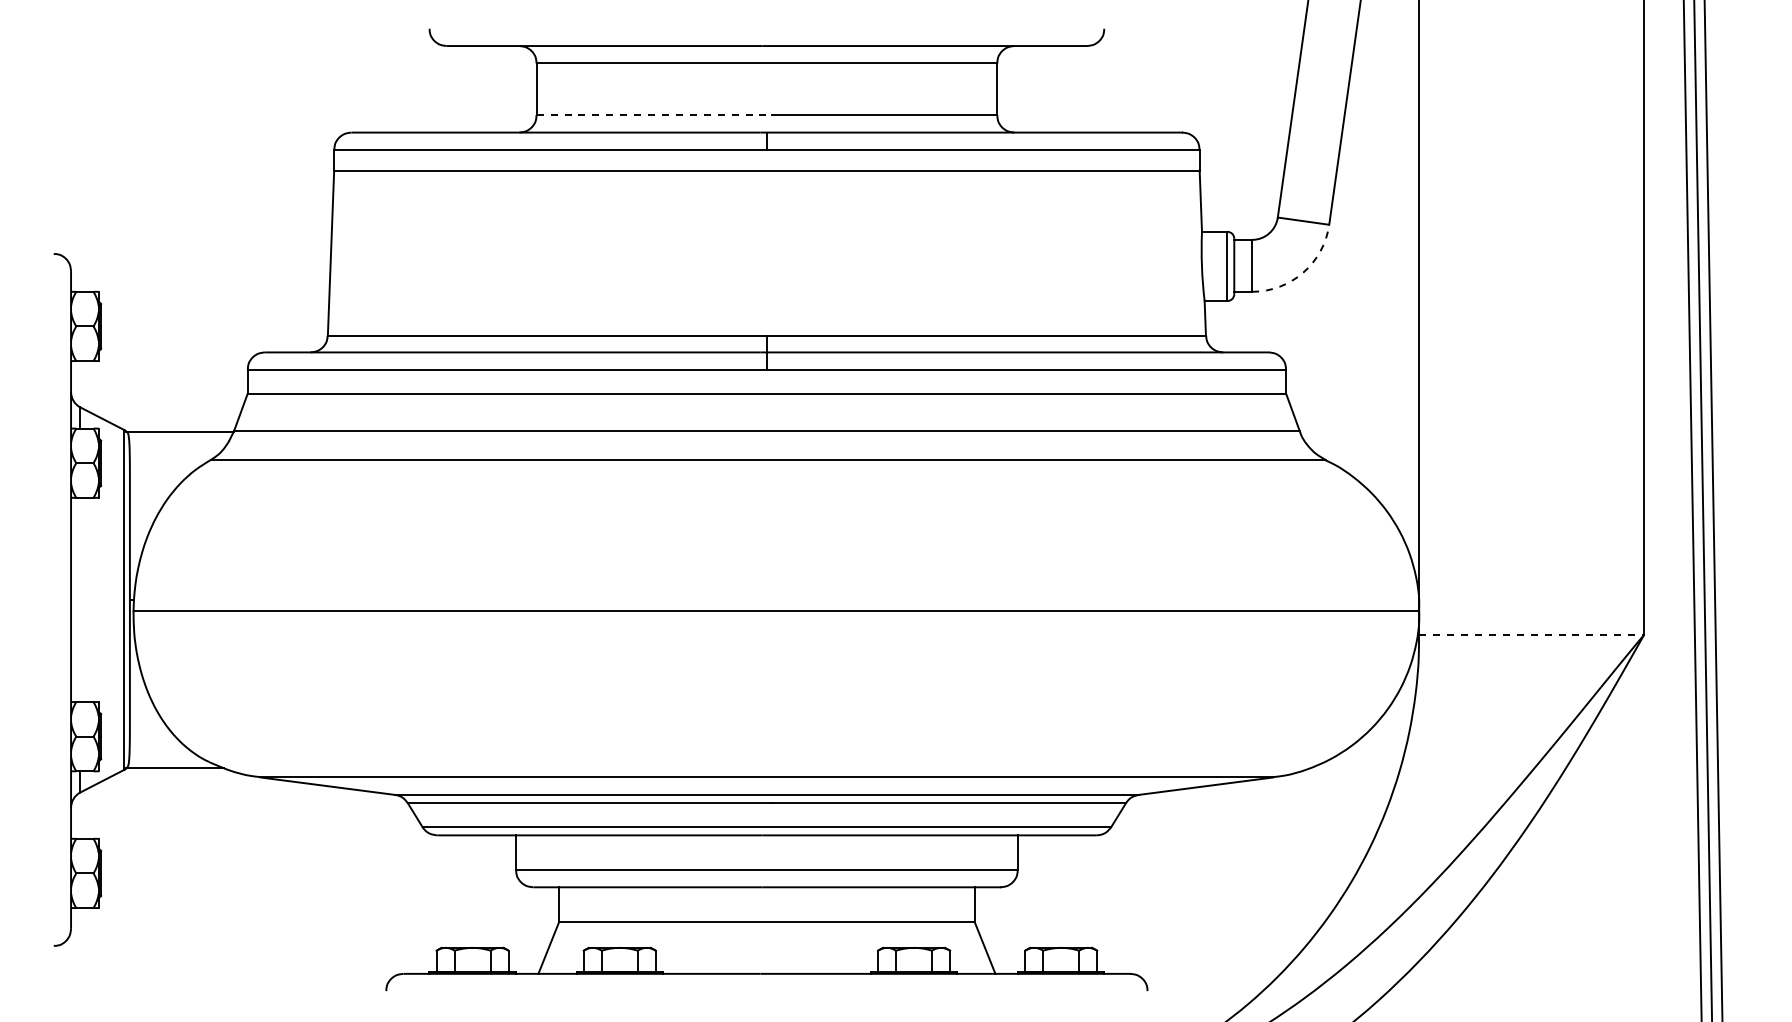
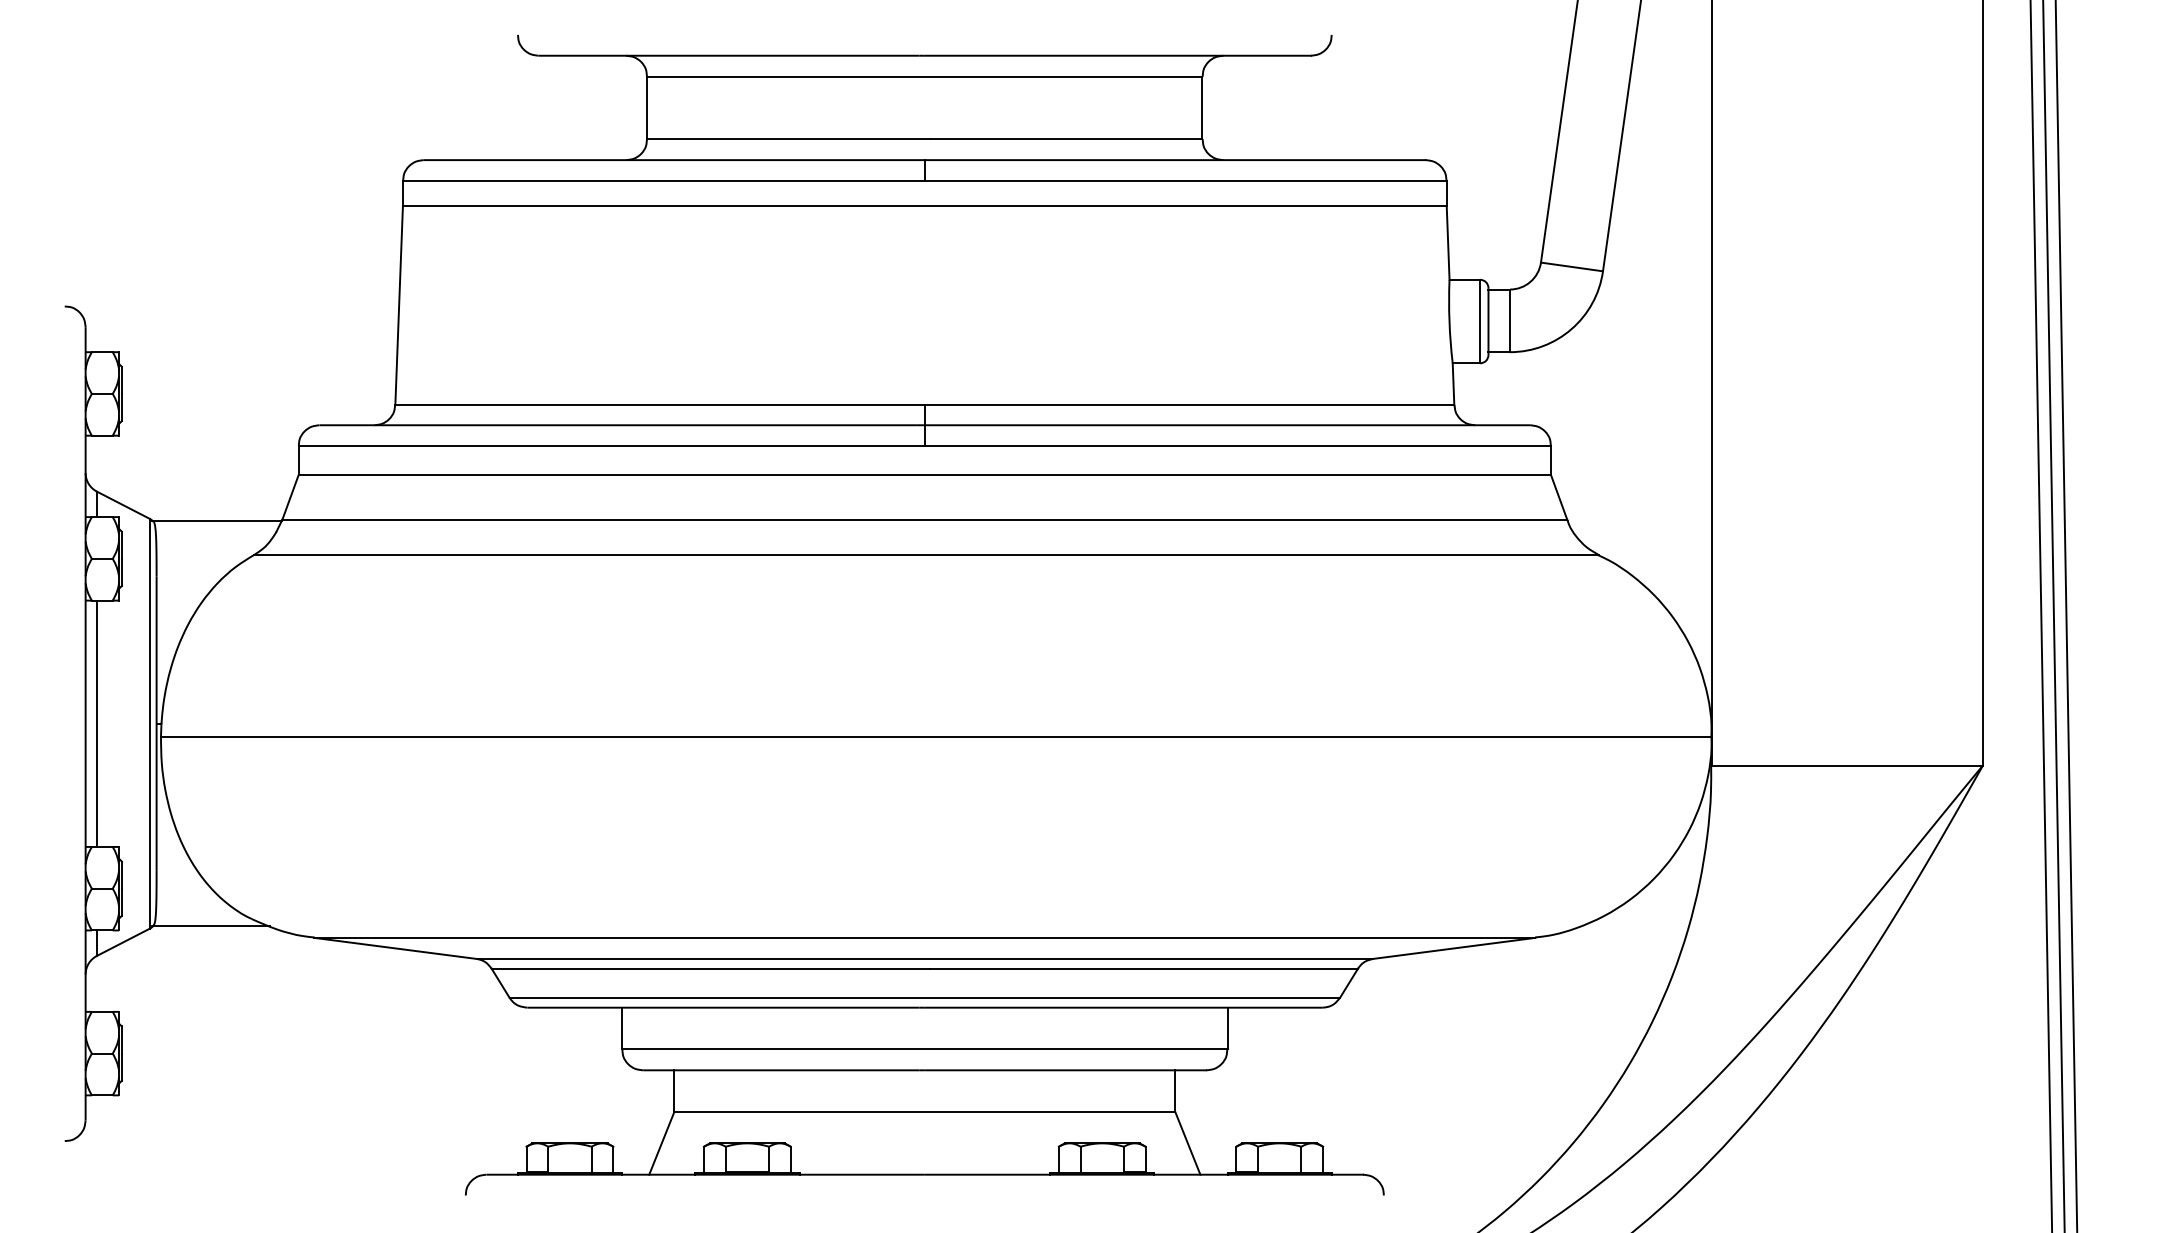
line: (654, 115) -> (789, 139), dashed -> solid
arc: (1303, 272) -> (1571, 328), dashed -> solid
line: (80, 599) -> (97, 723), added
line: (1531, 634) -> (1846, 765), dashed -> solid

